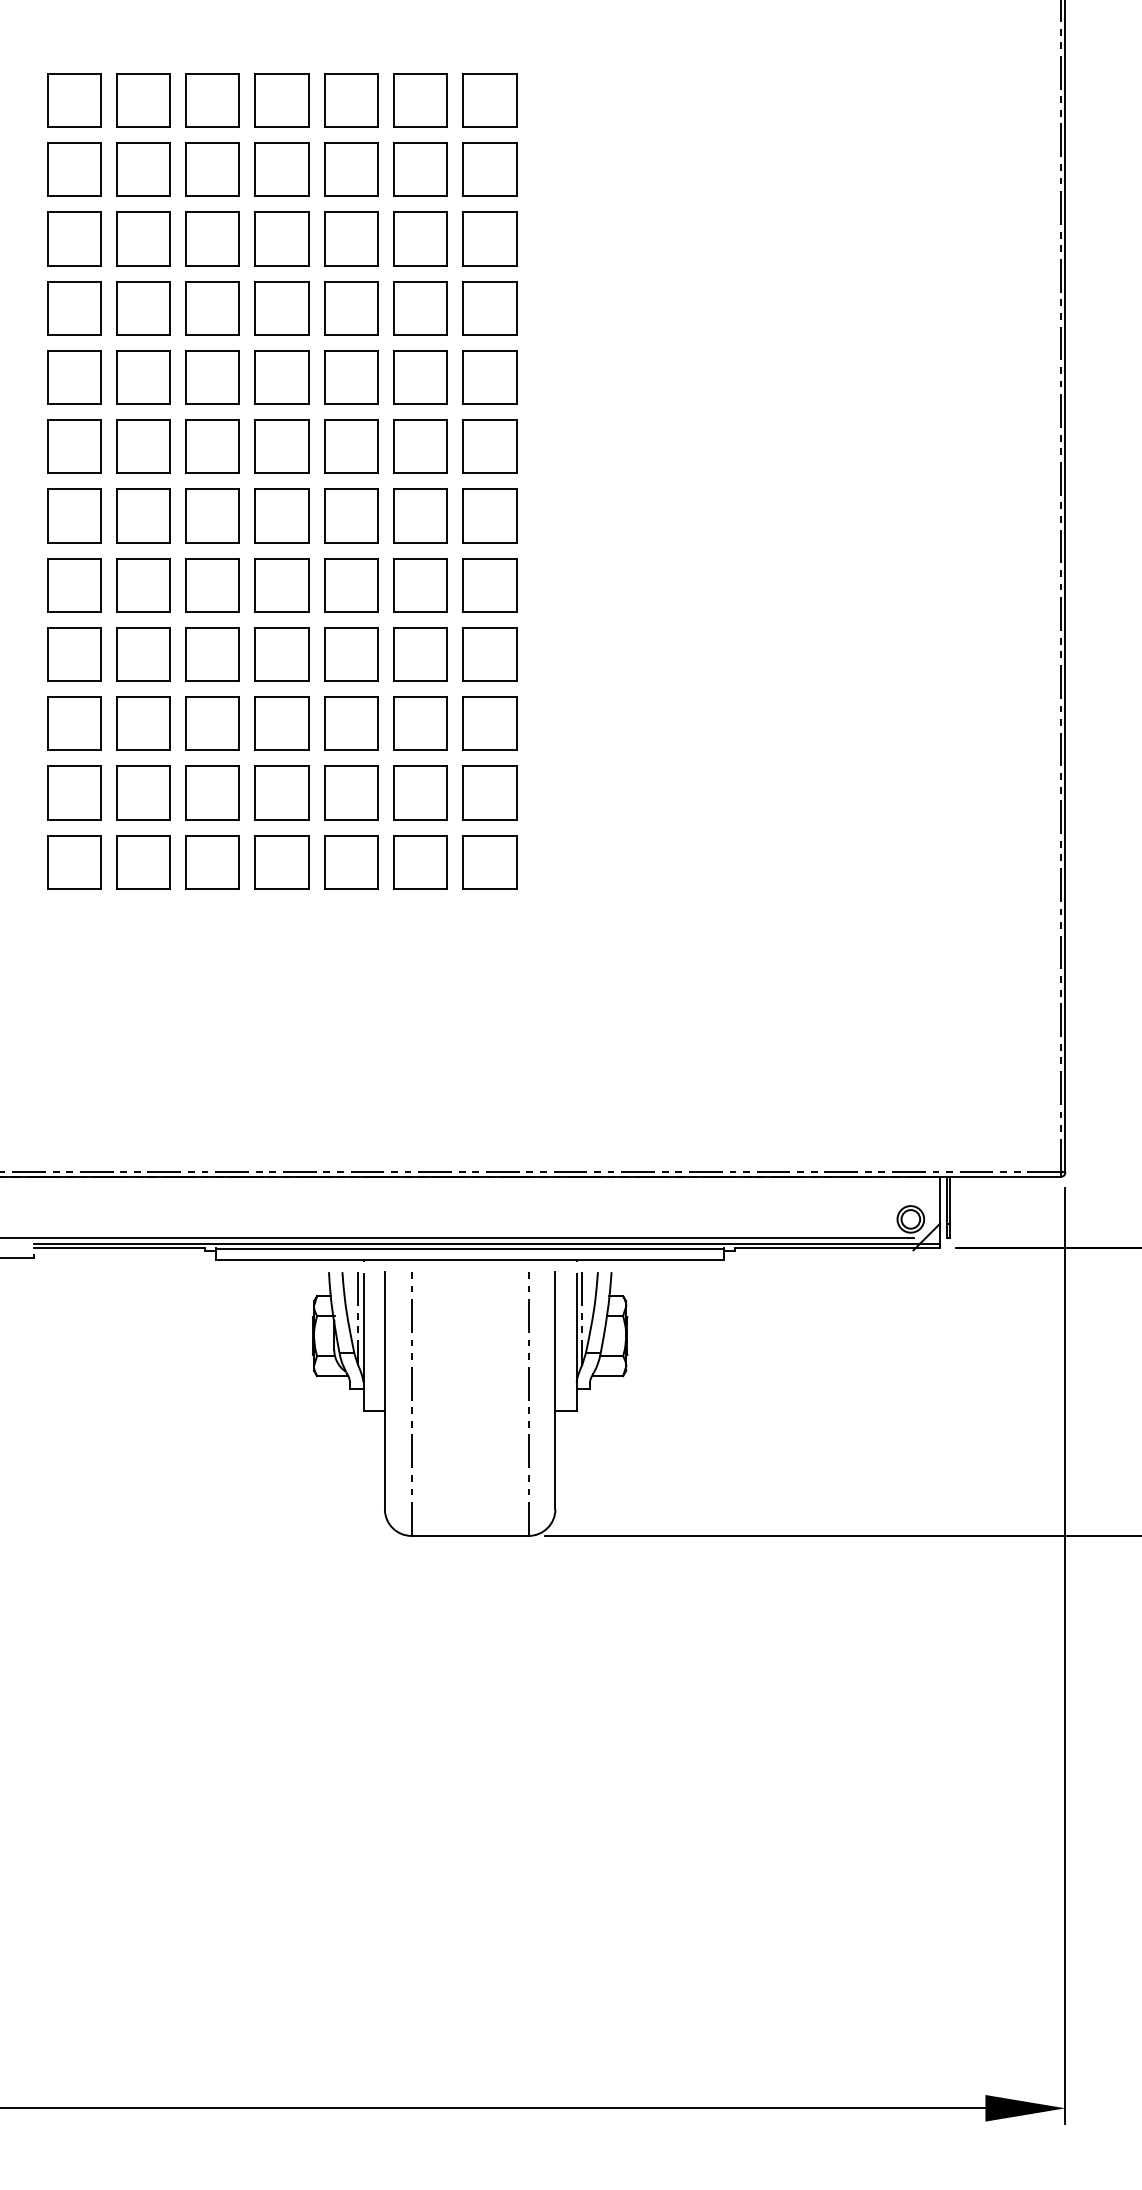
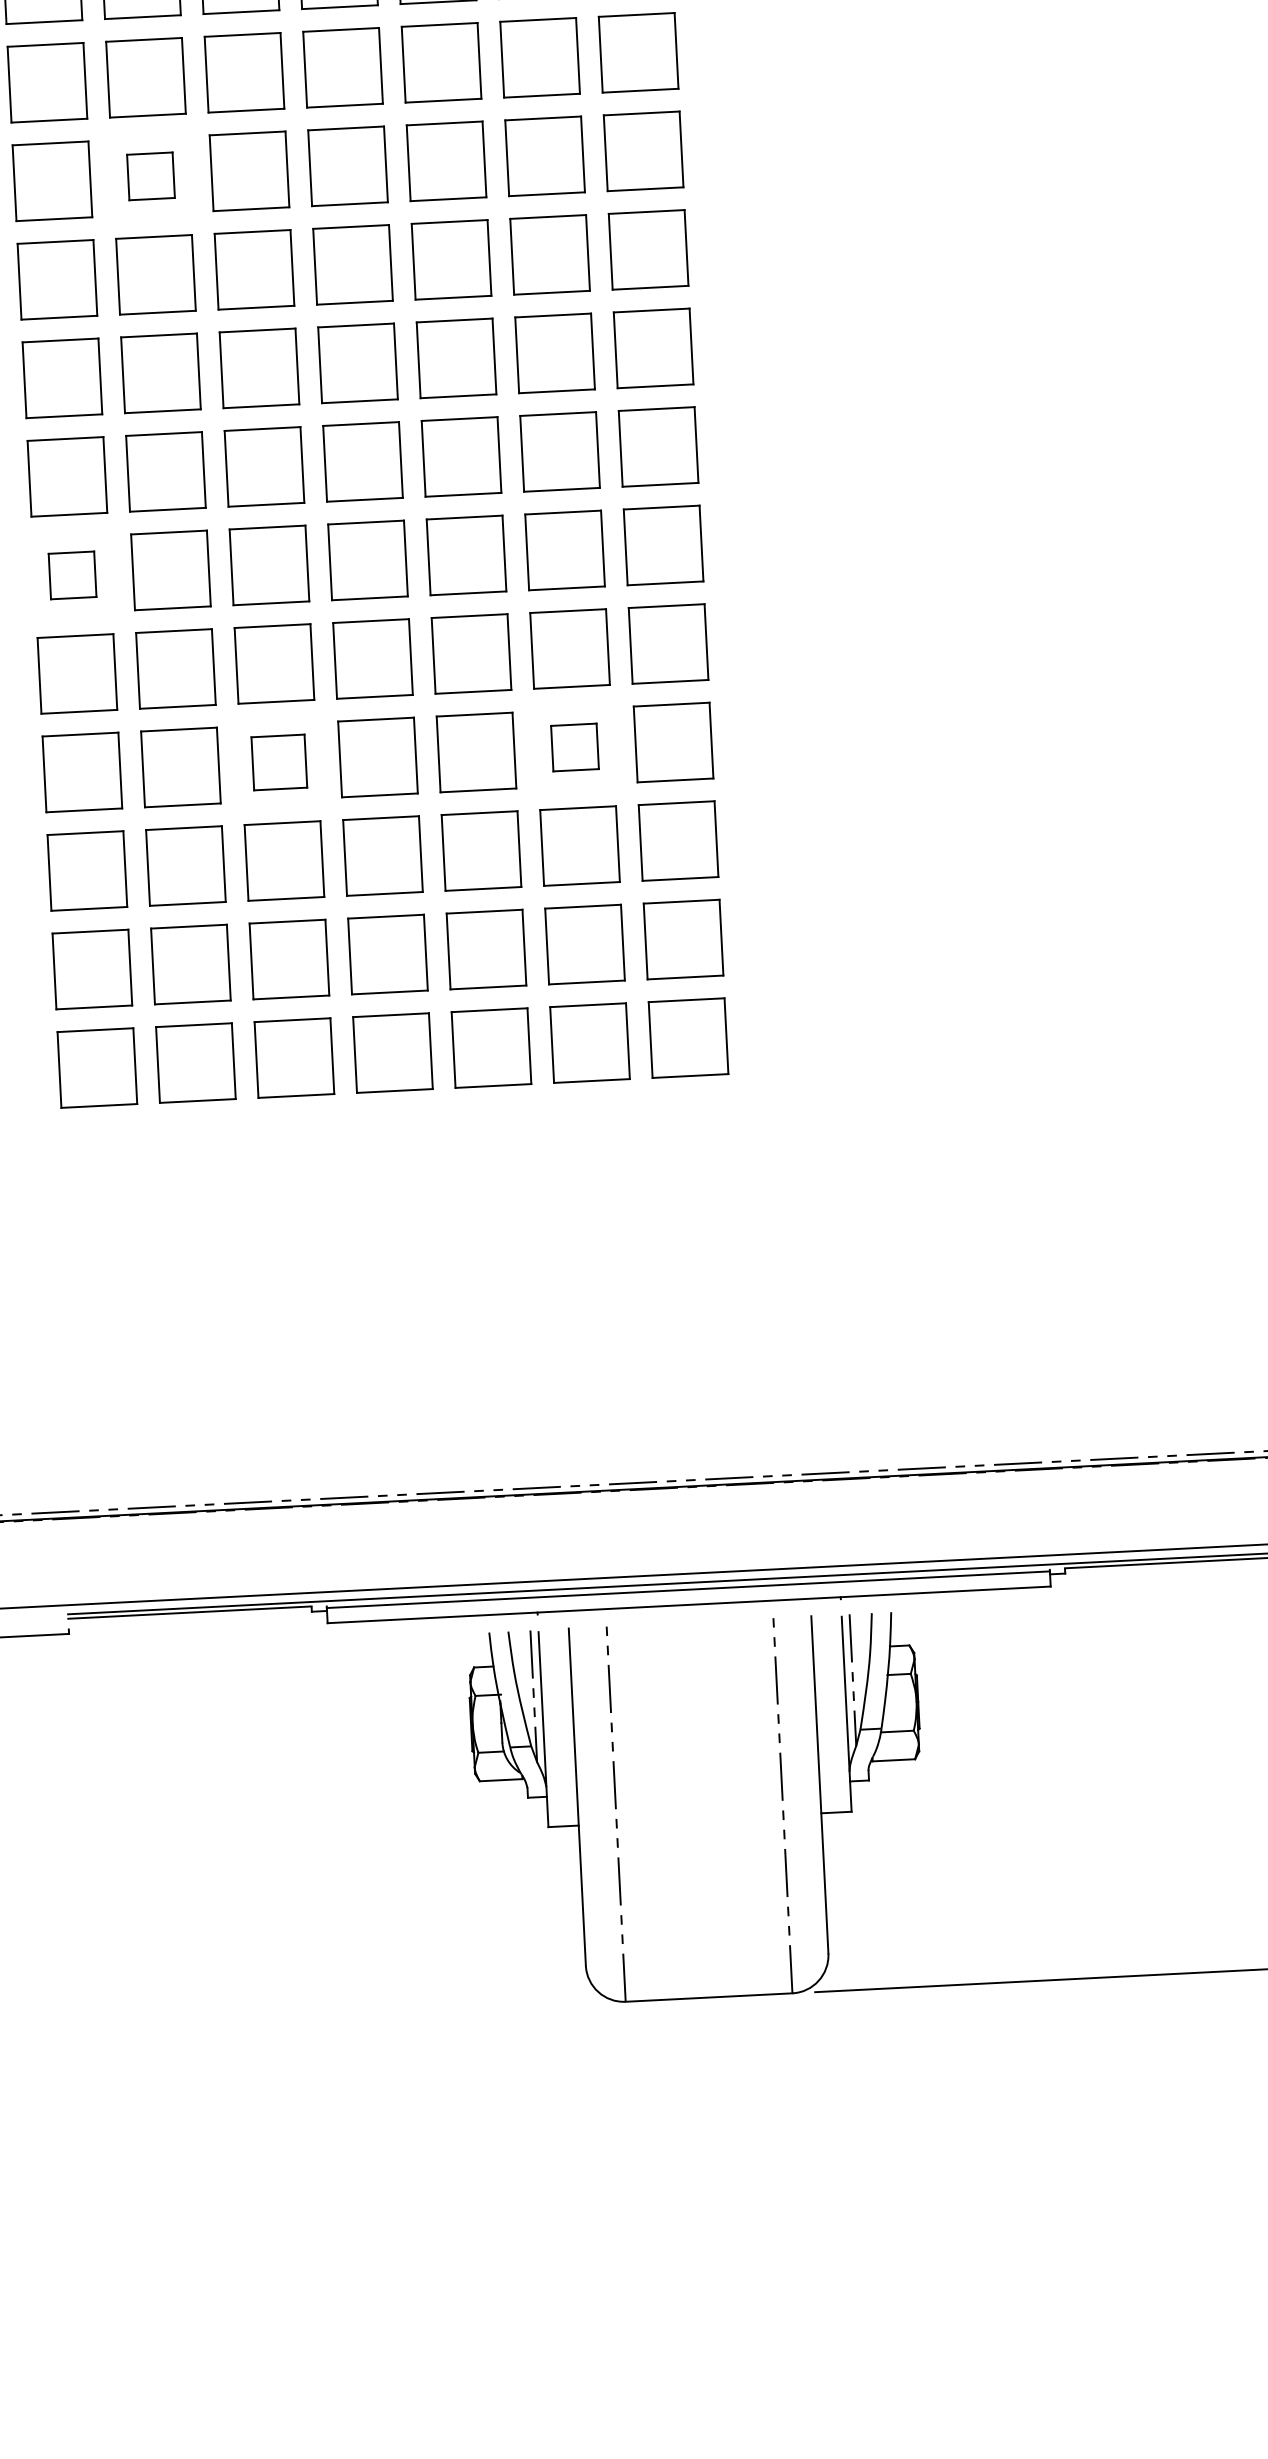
part: (143, 238) -> (150, 175), size x0.6
part: (74, 515) -> (72, 574), size x0.6
part: (212, 654) -> (279, 762), size x0.7
part: (420, 654) -> (574, 747), size x0.6

